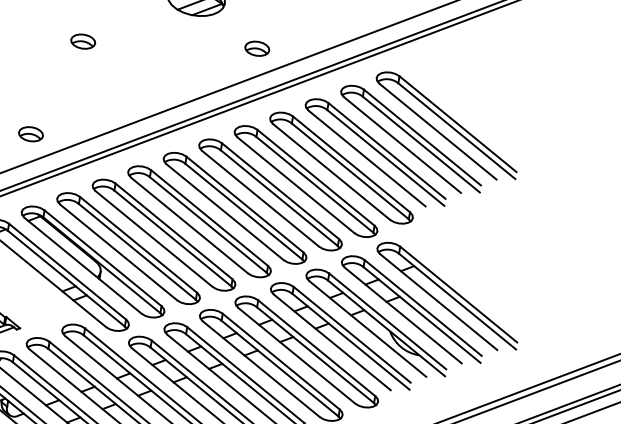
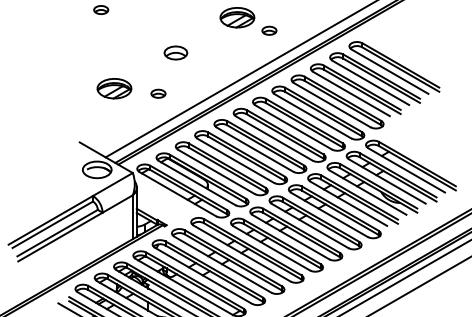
part: (82, 42) -> (175, 53), size x1.6
part: (257, 48) -> (269, 30), moved
part: (31, 133) -> (158, 93), moved

